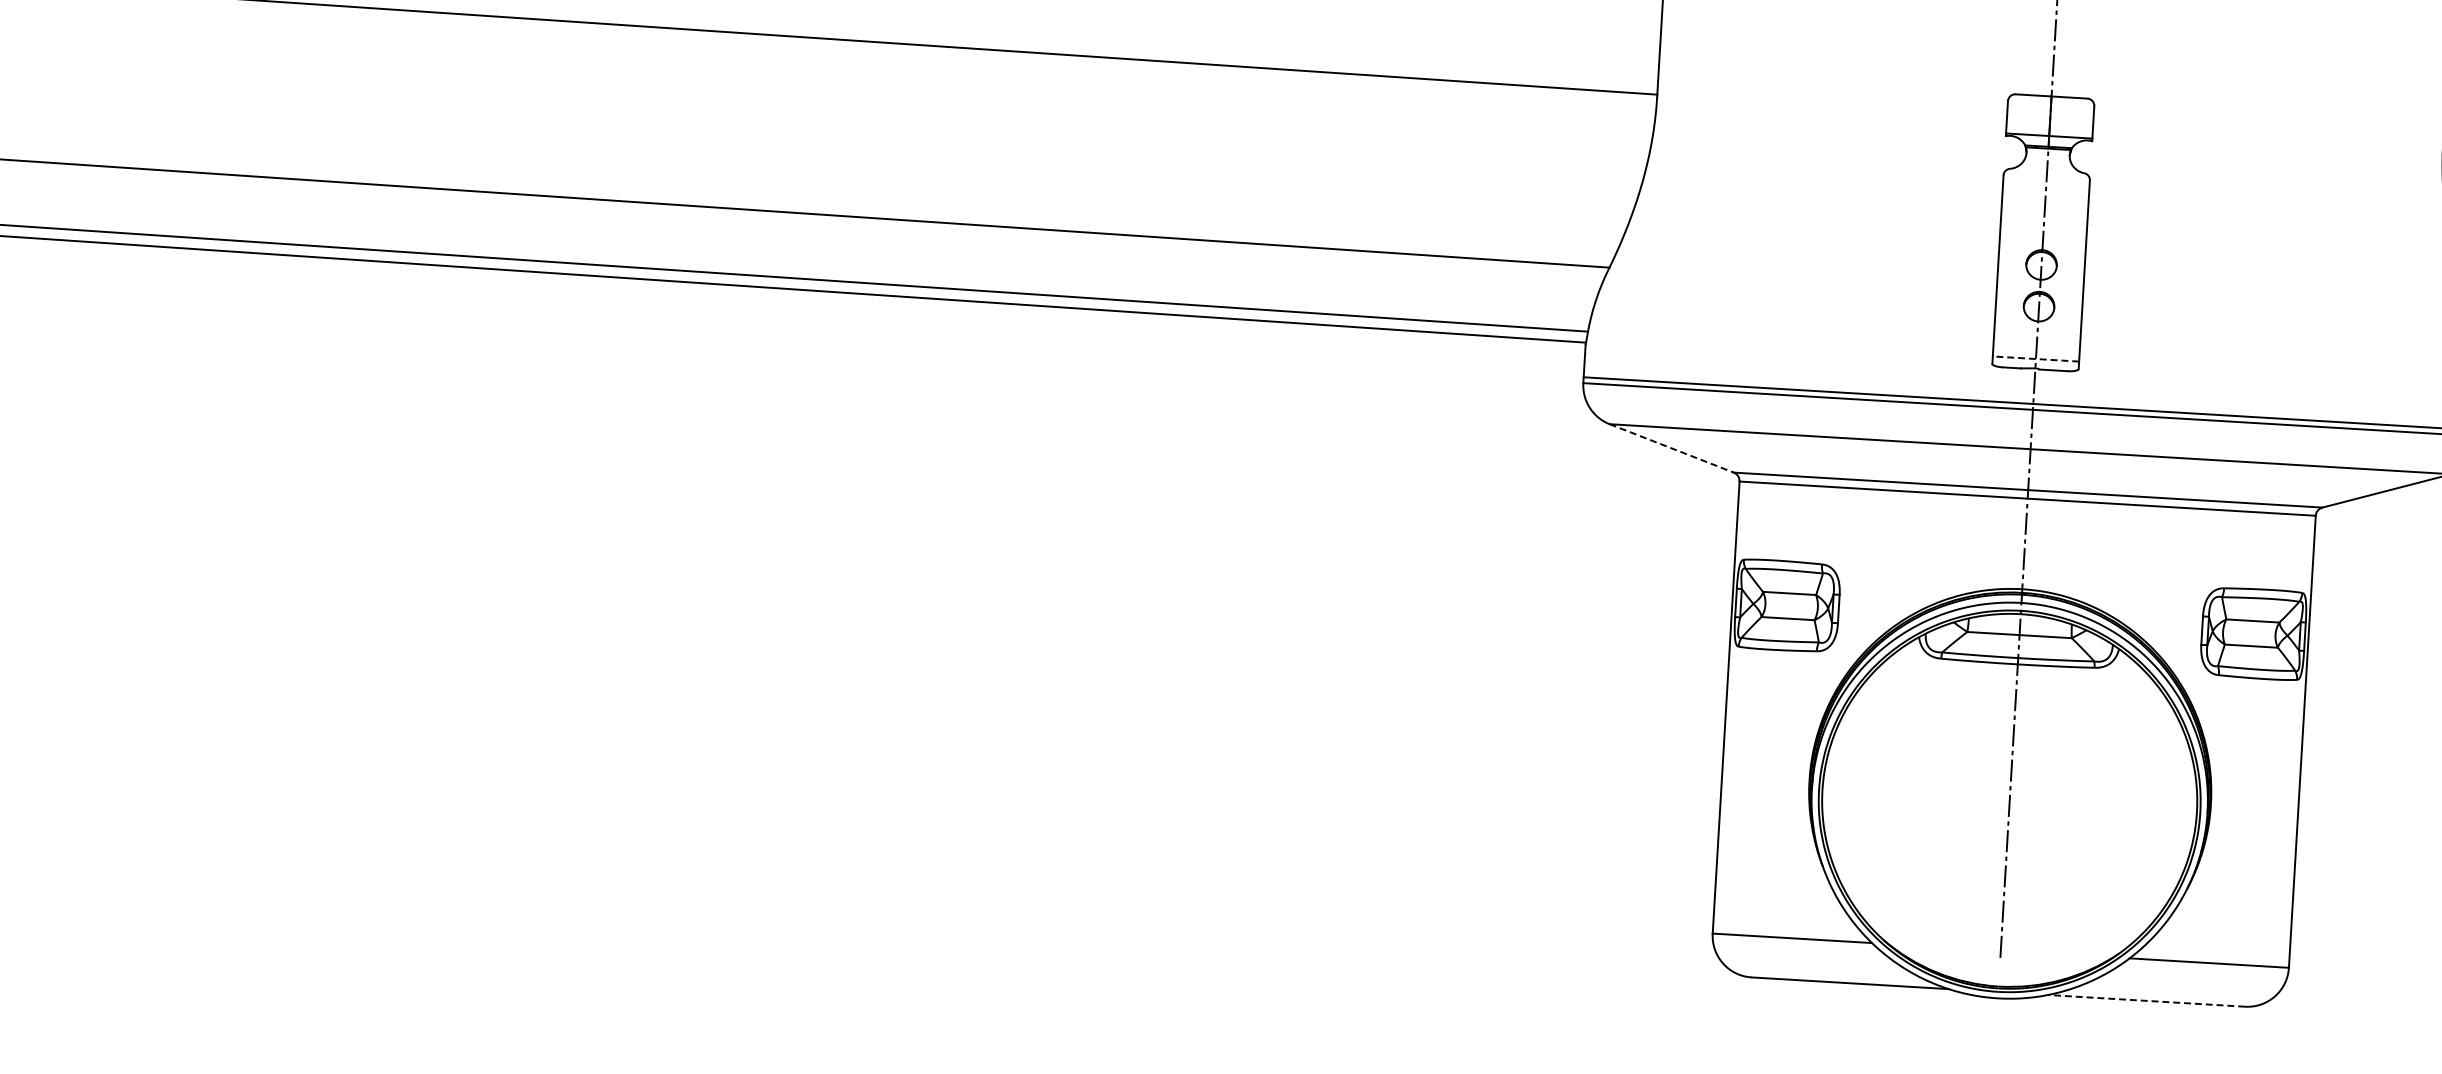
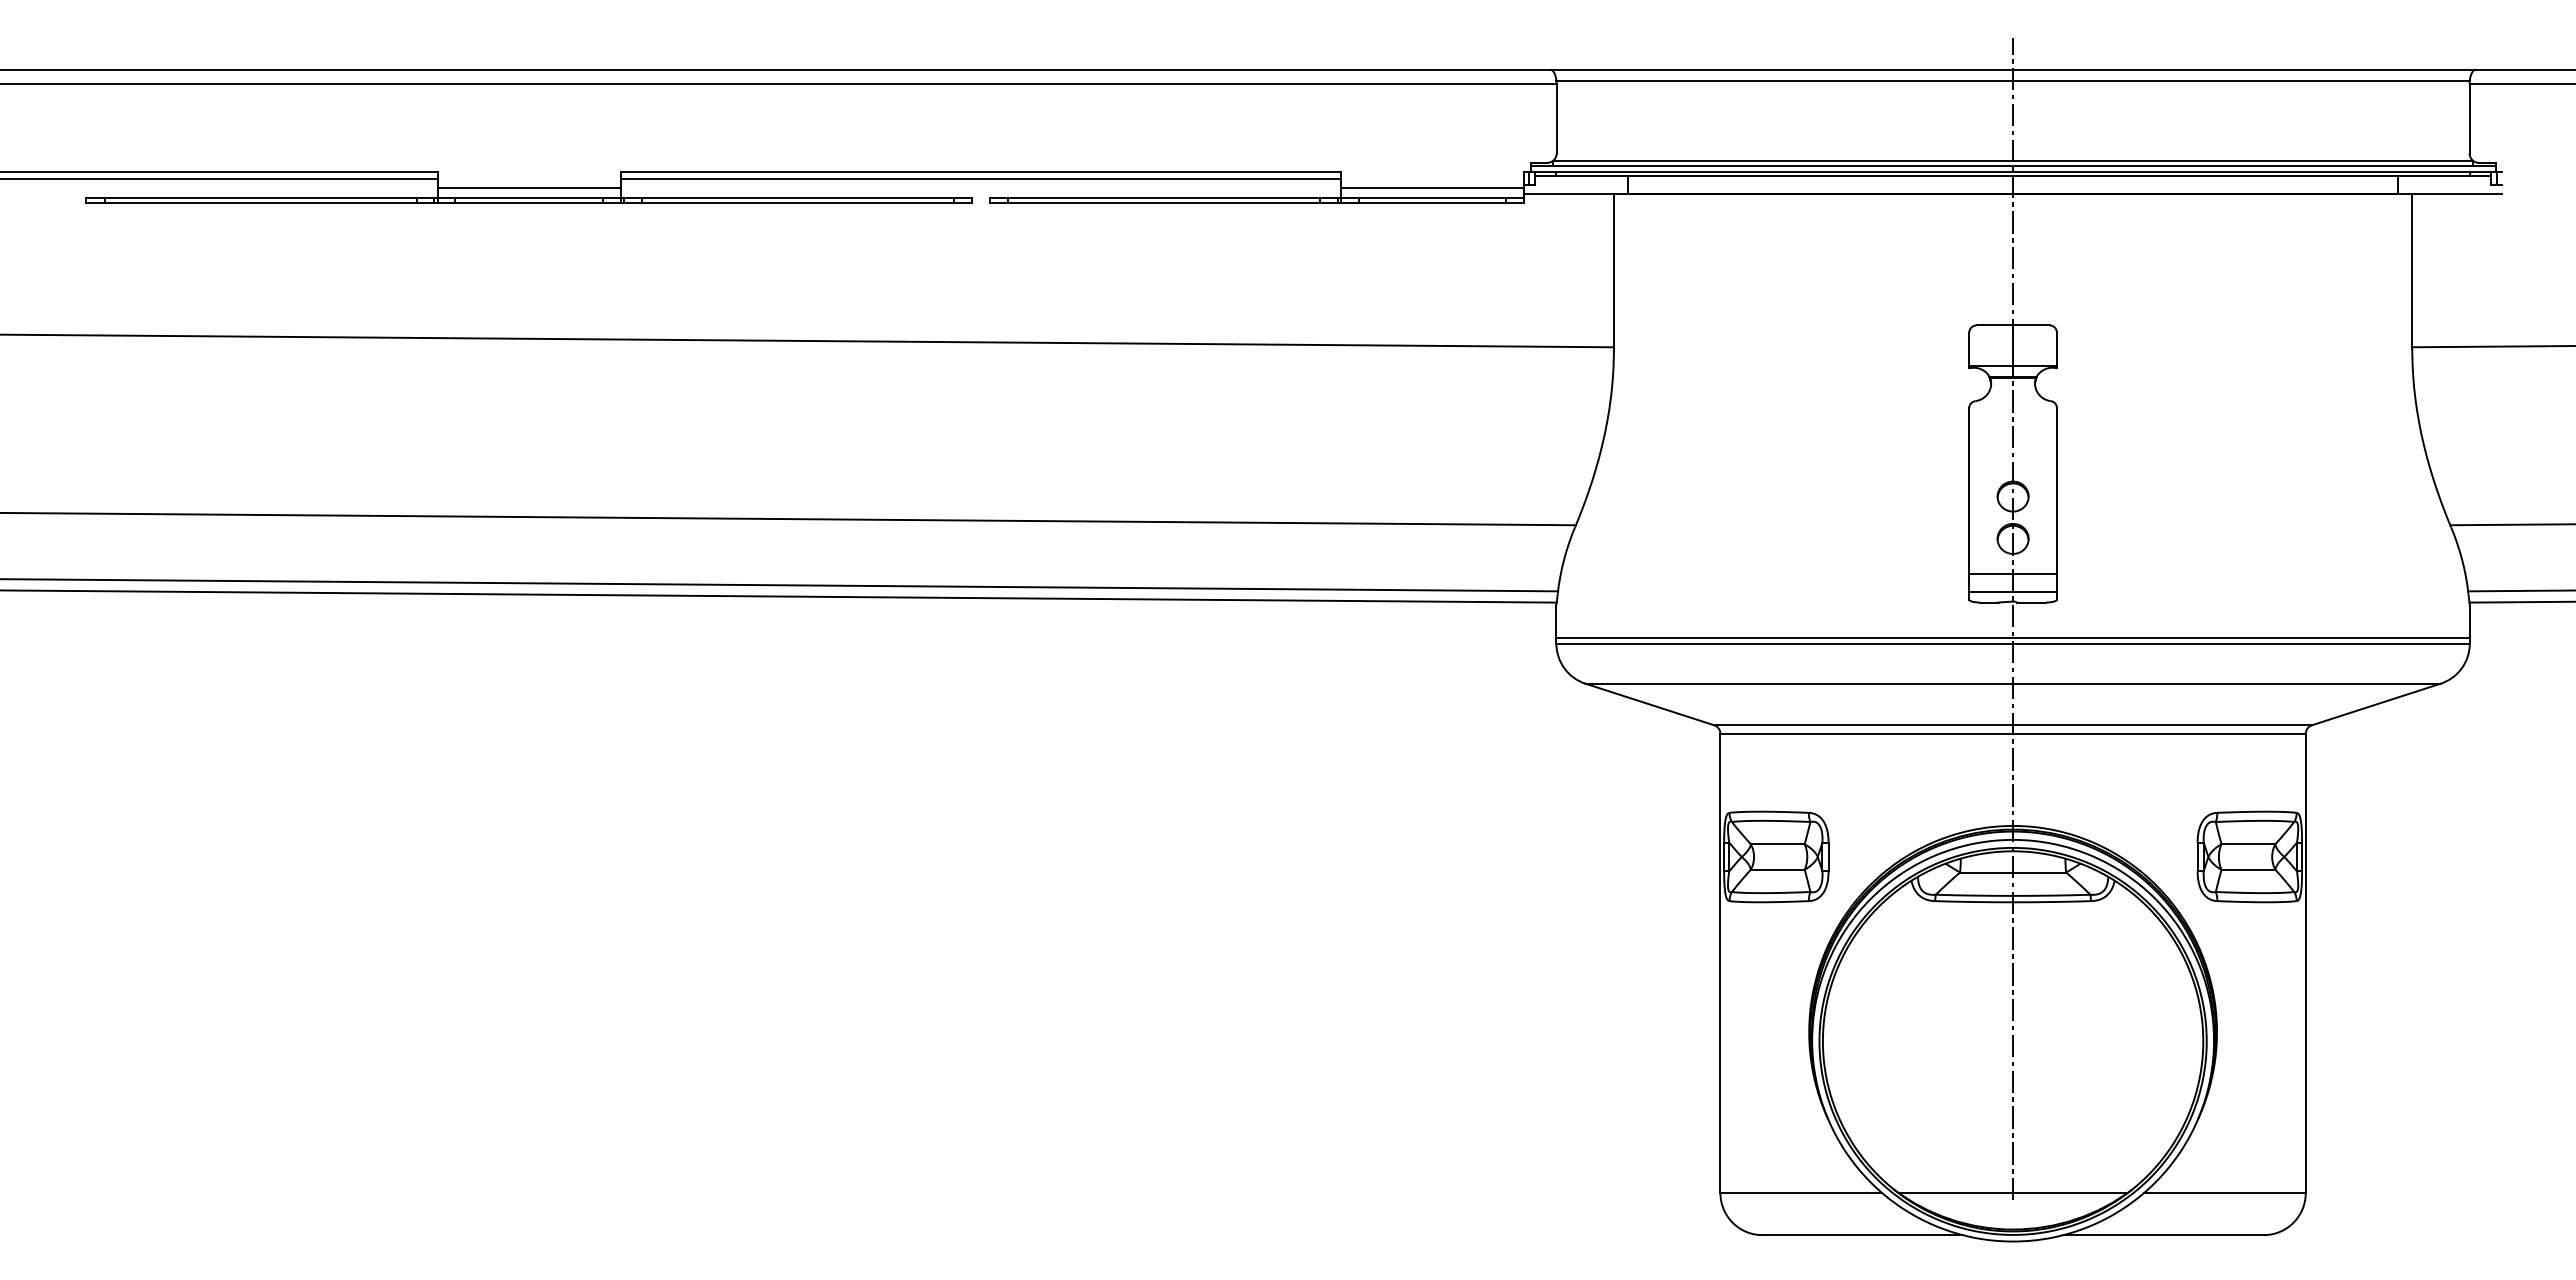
line: (2036, 341) -> (2012, 574), added
line: (2036, 359) -> (2013, 592), dashed -> solid
line: (1671, 448) -> (1649, 704), dashed -> solid
line: (2000, 951) -> (2012, 1193), added
line: (2146, 1001) -> (2163, 1235), dashed -> solid

